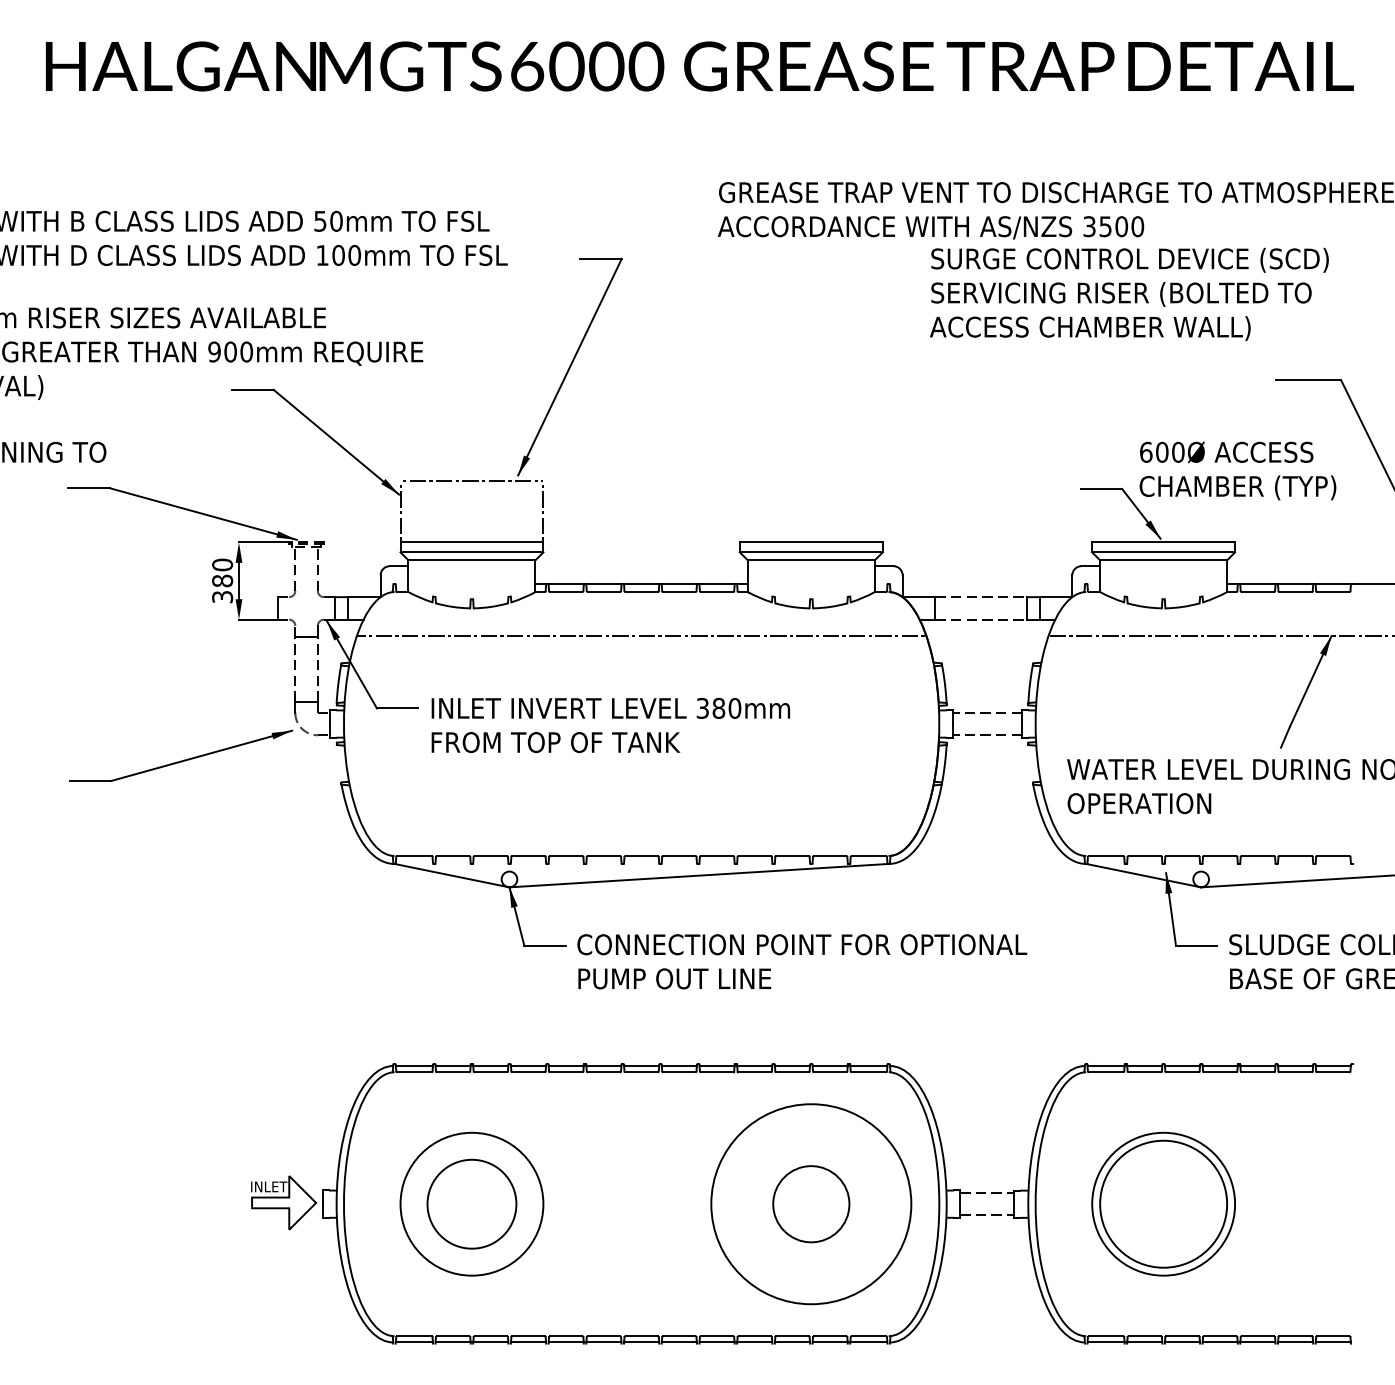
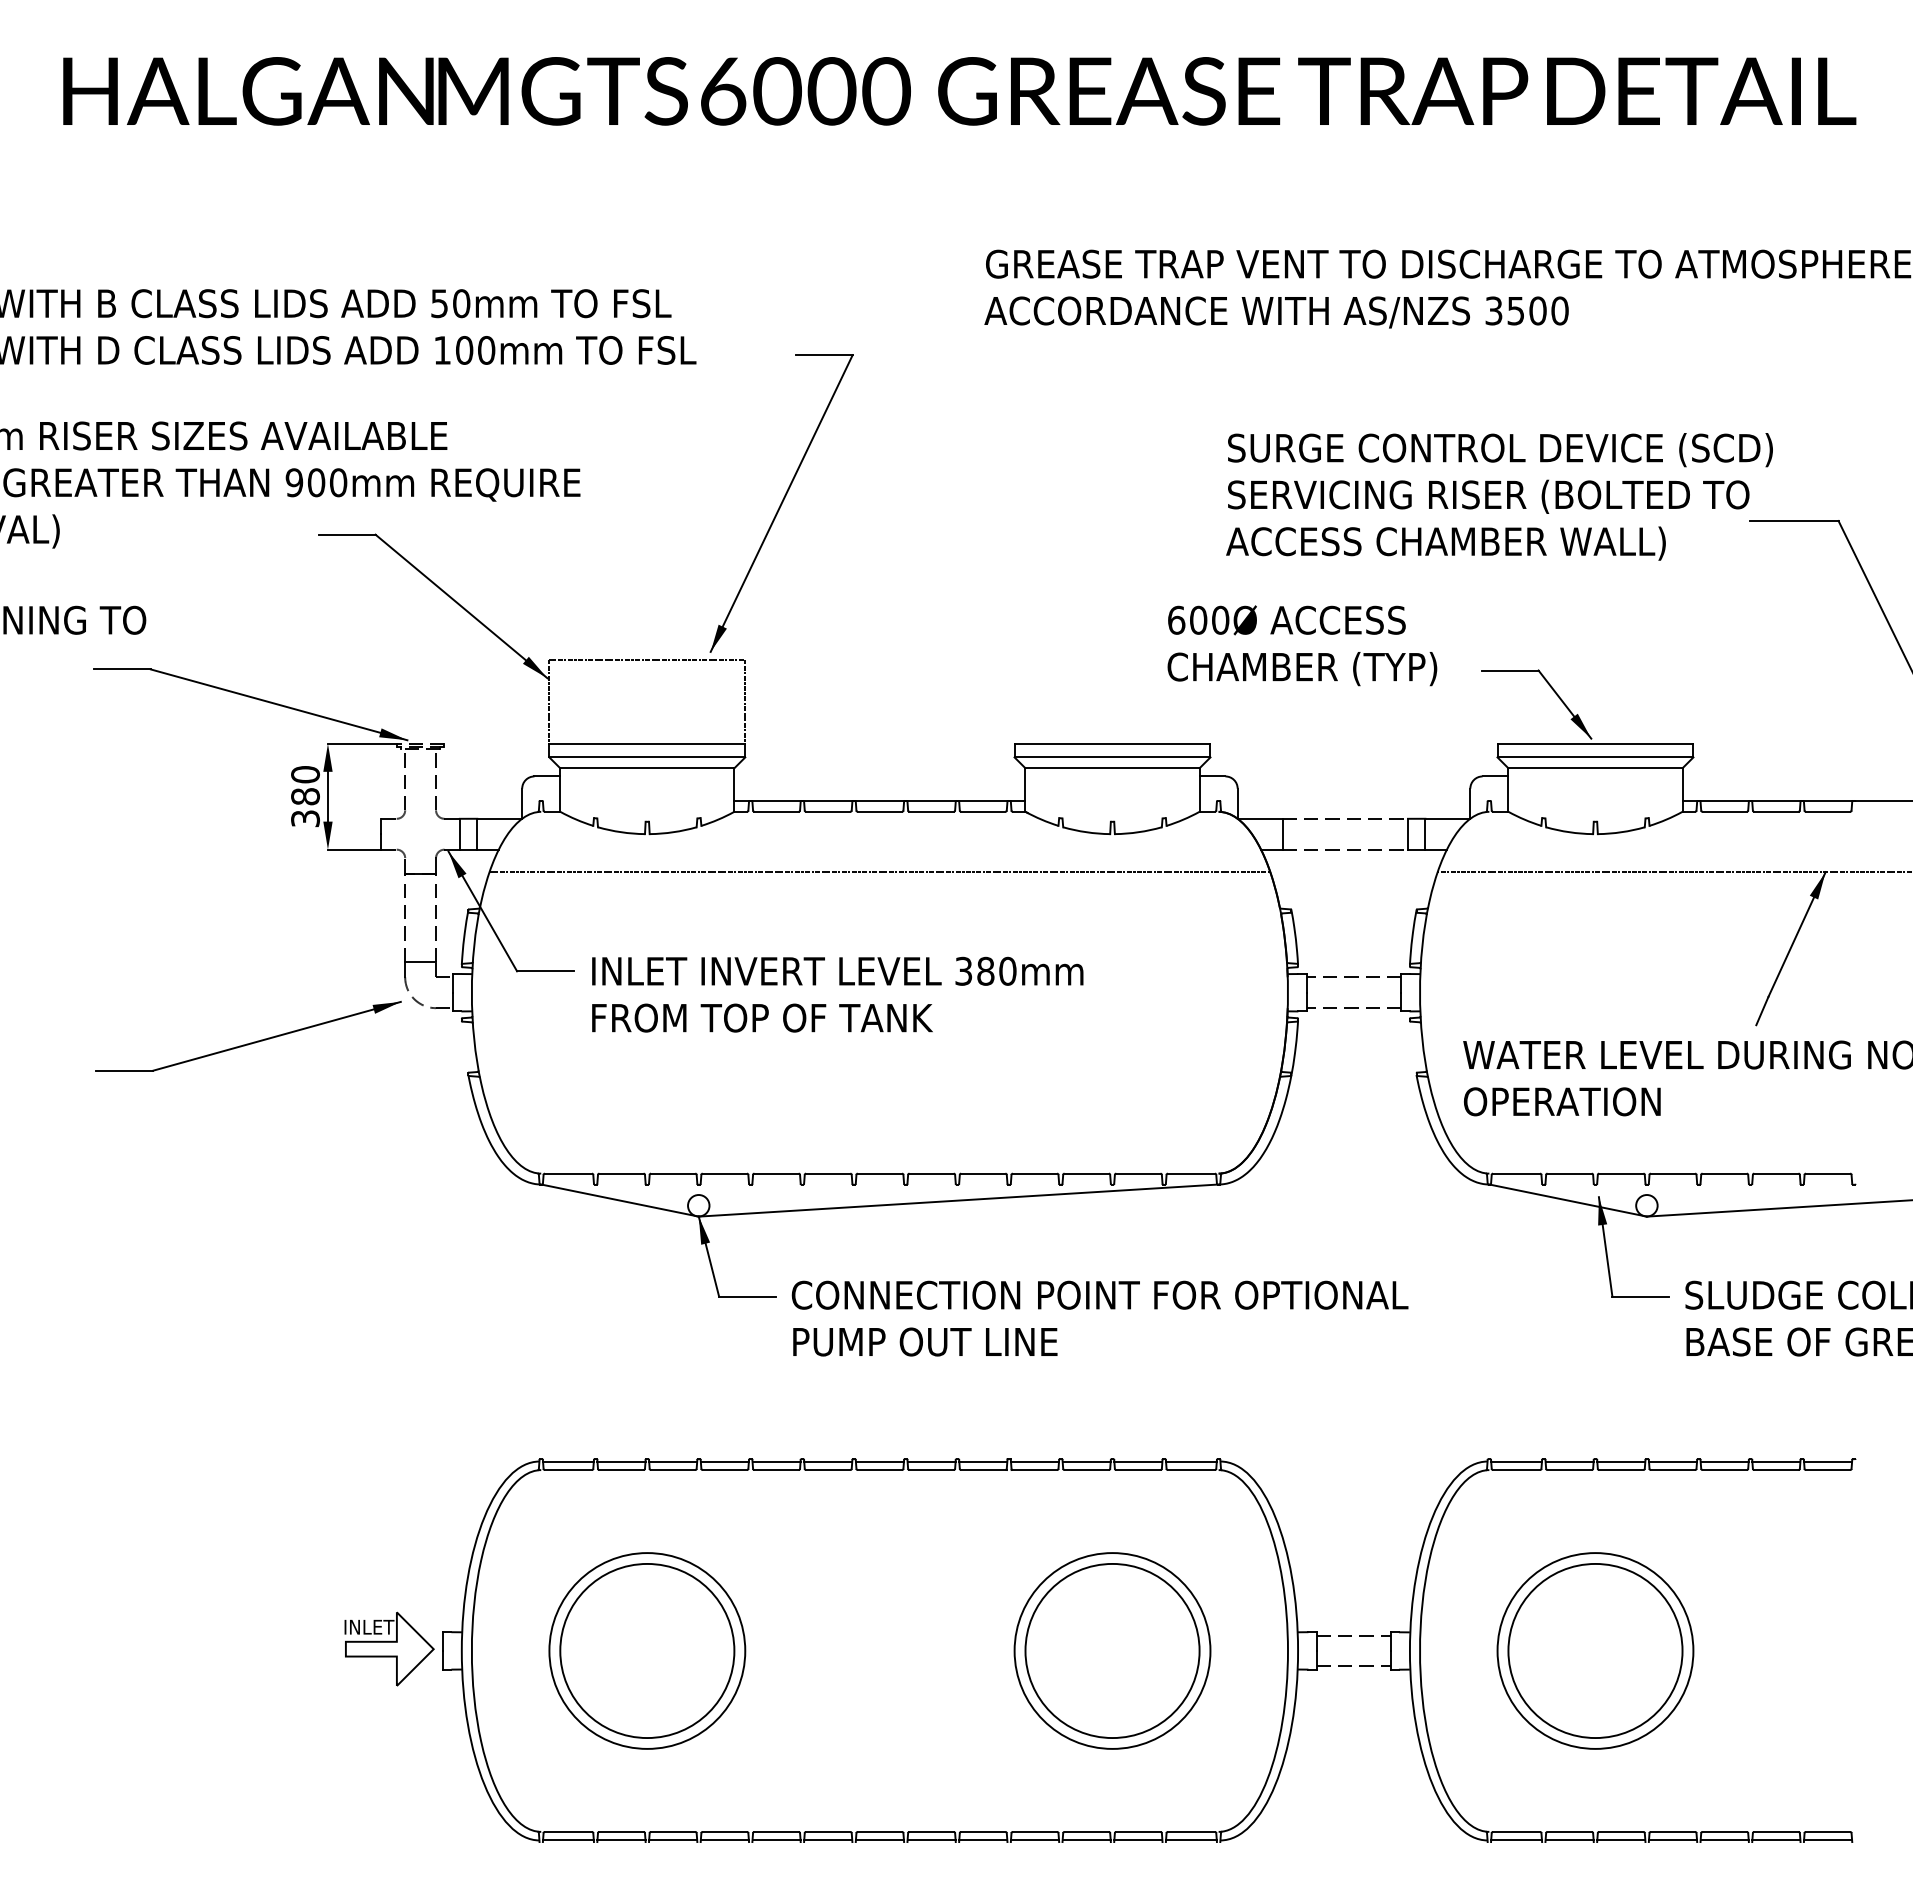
text: (1129, 294) -> (1499, 496), moved
text: (1238, 470) -> (1302, 645), moved
circle: (472, 1203) -> (647, 1650), size x1.43
circle: (811, 1203) -> (1112, 1650), size x0.71
circle: (811, 1203) -> (1112, 1650), size x1.67

